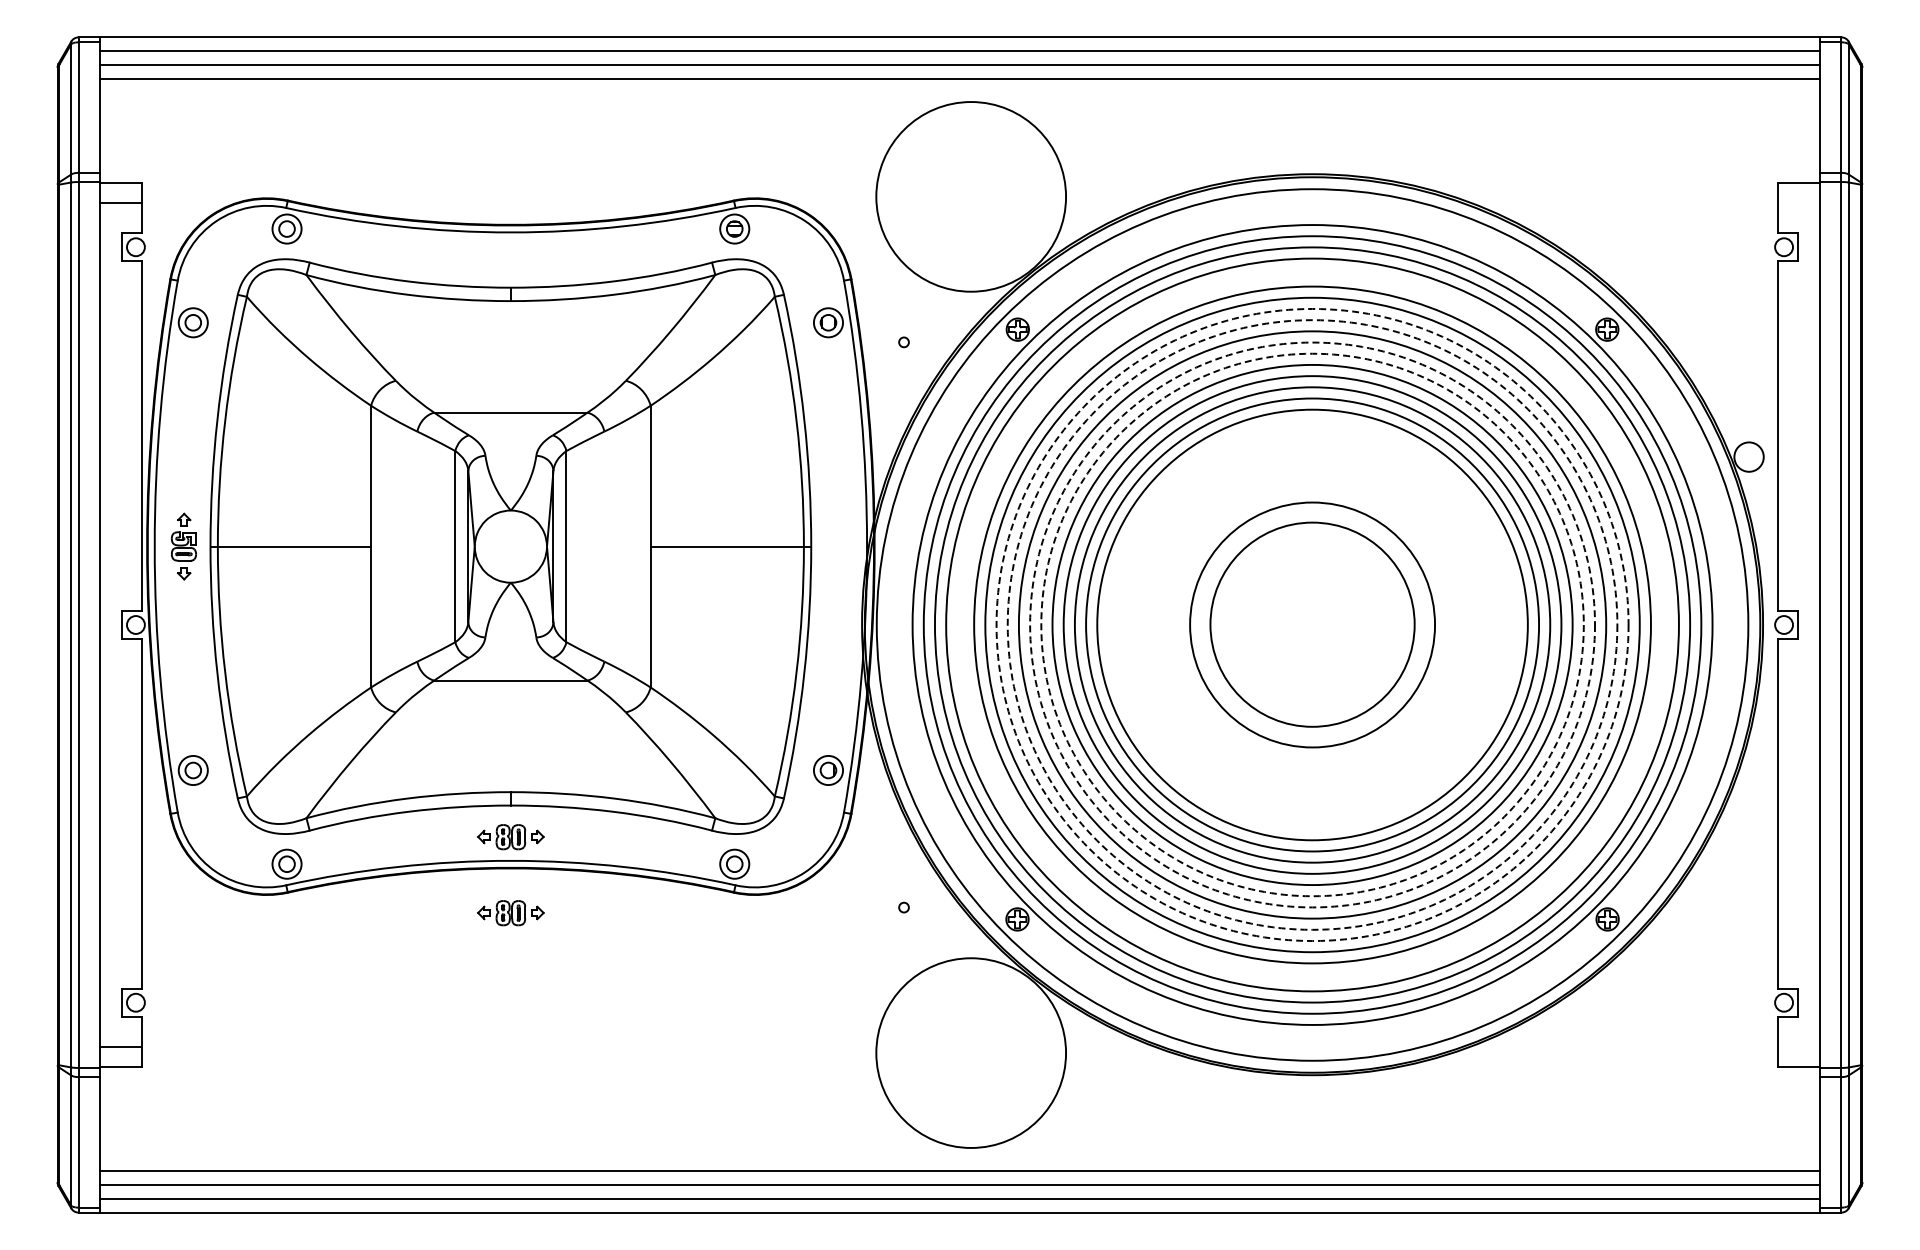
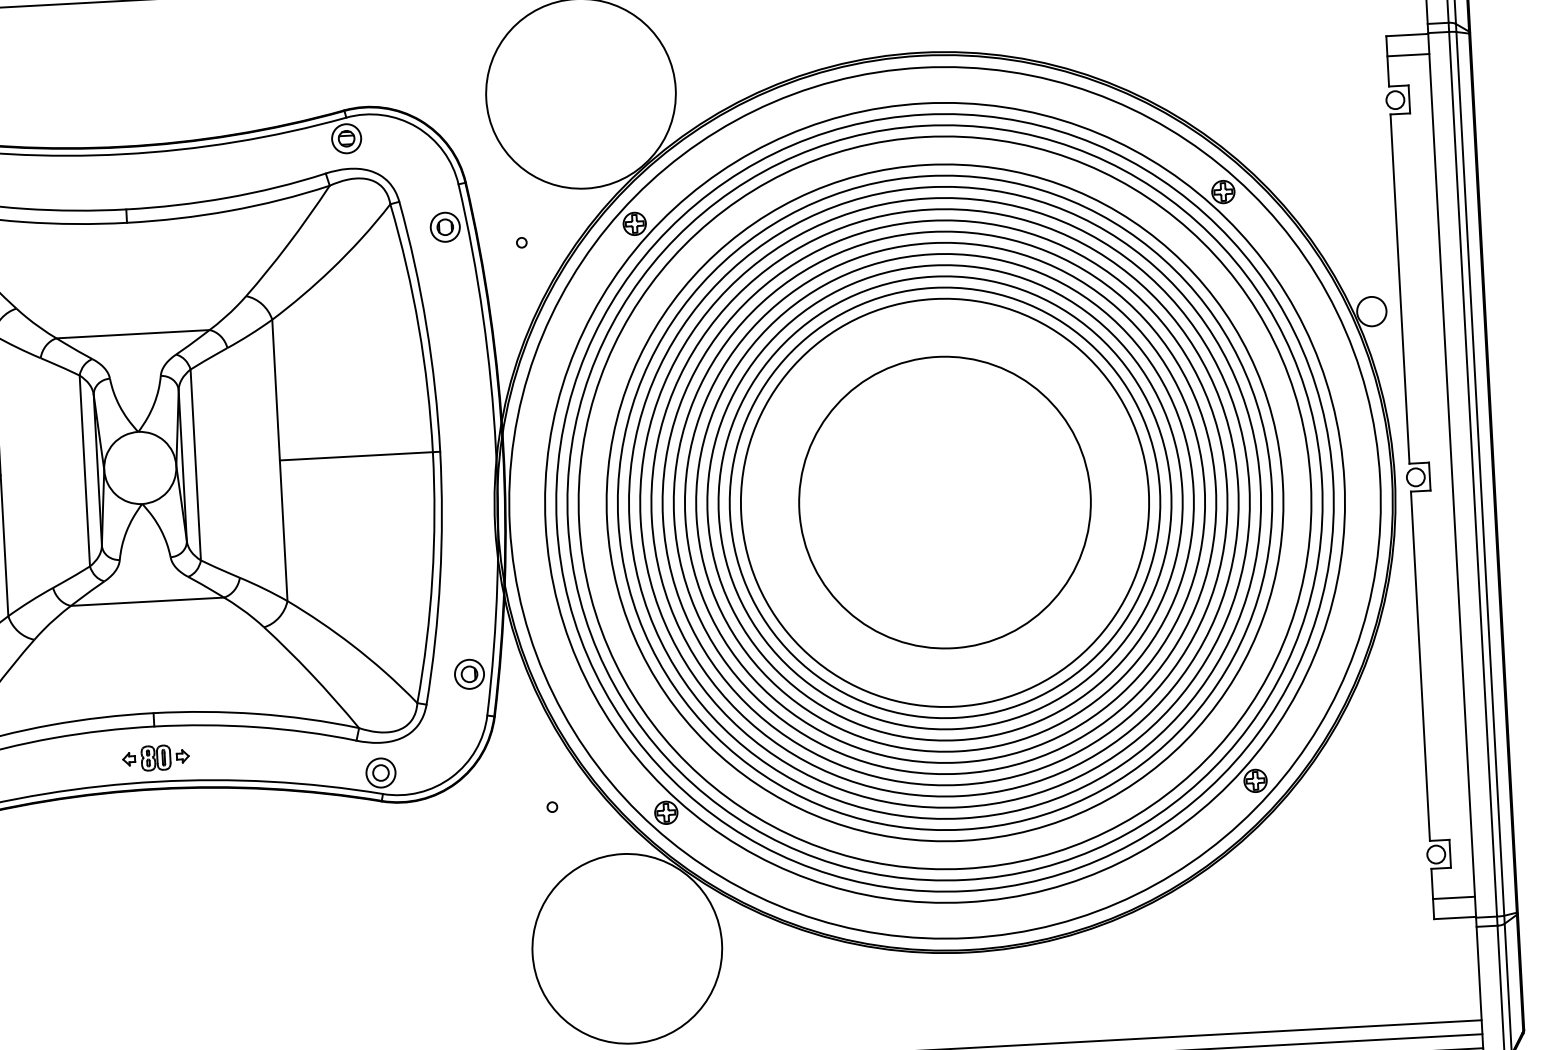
line: (1799, 203) -> (1408, 55), added
circle: (1312, 624) -> (944, 502), dashed -> solid
circle: (1312, 624) -> (944, 502), dashed -> solid
circle: (1312, 624) -> (944, 502), dashed -> solid
circle: (1312, 624) -> (944, 502), dashed -> solid
circle: (1312, 624) -> (944, 502), size x1.43
circle: (1312, 624) -> (944, 502), size x1.67
part: (510, 913) -> (159, 834), removed
line: (1799, 1046) -> (1454, 897), added

